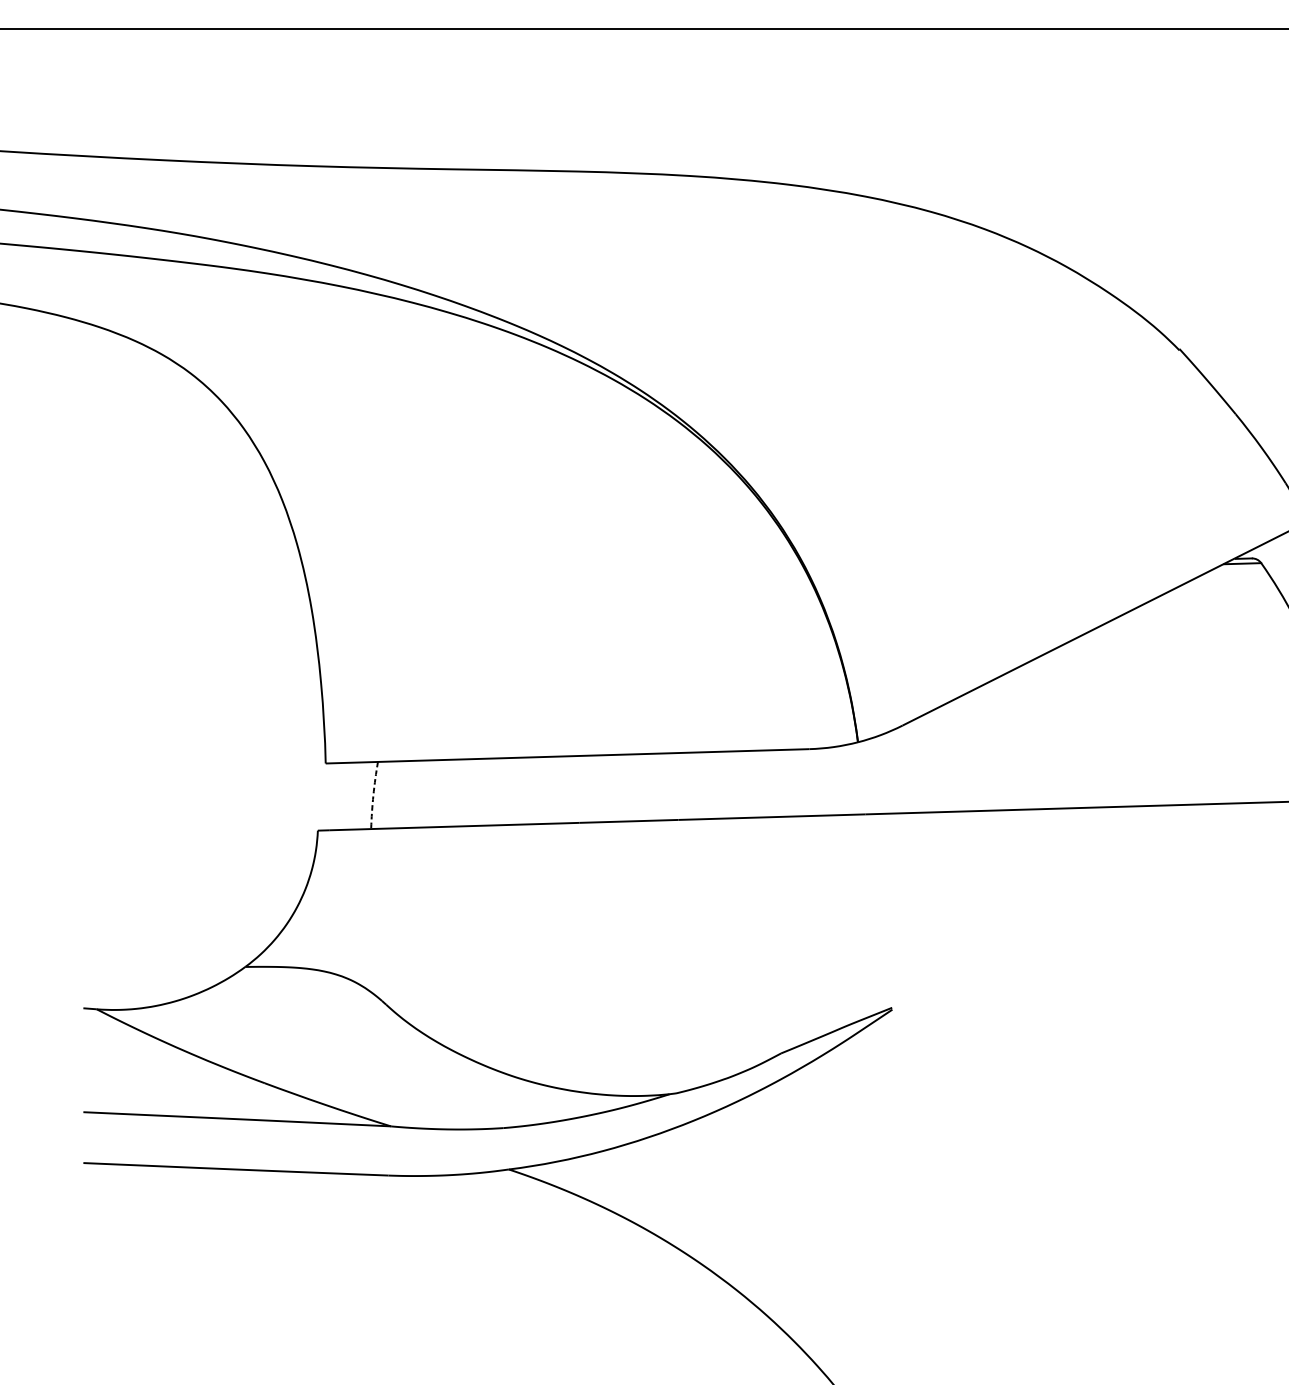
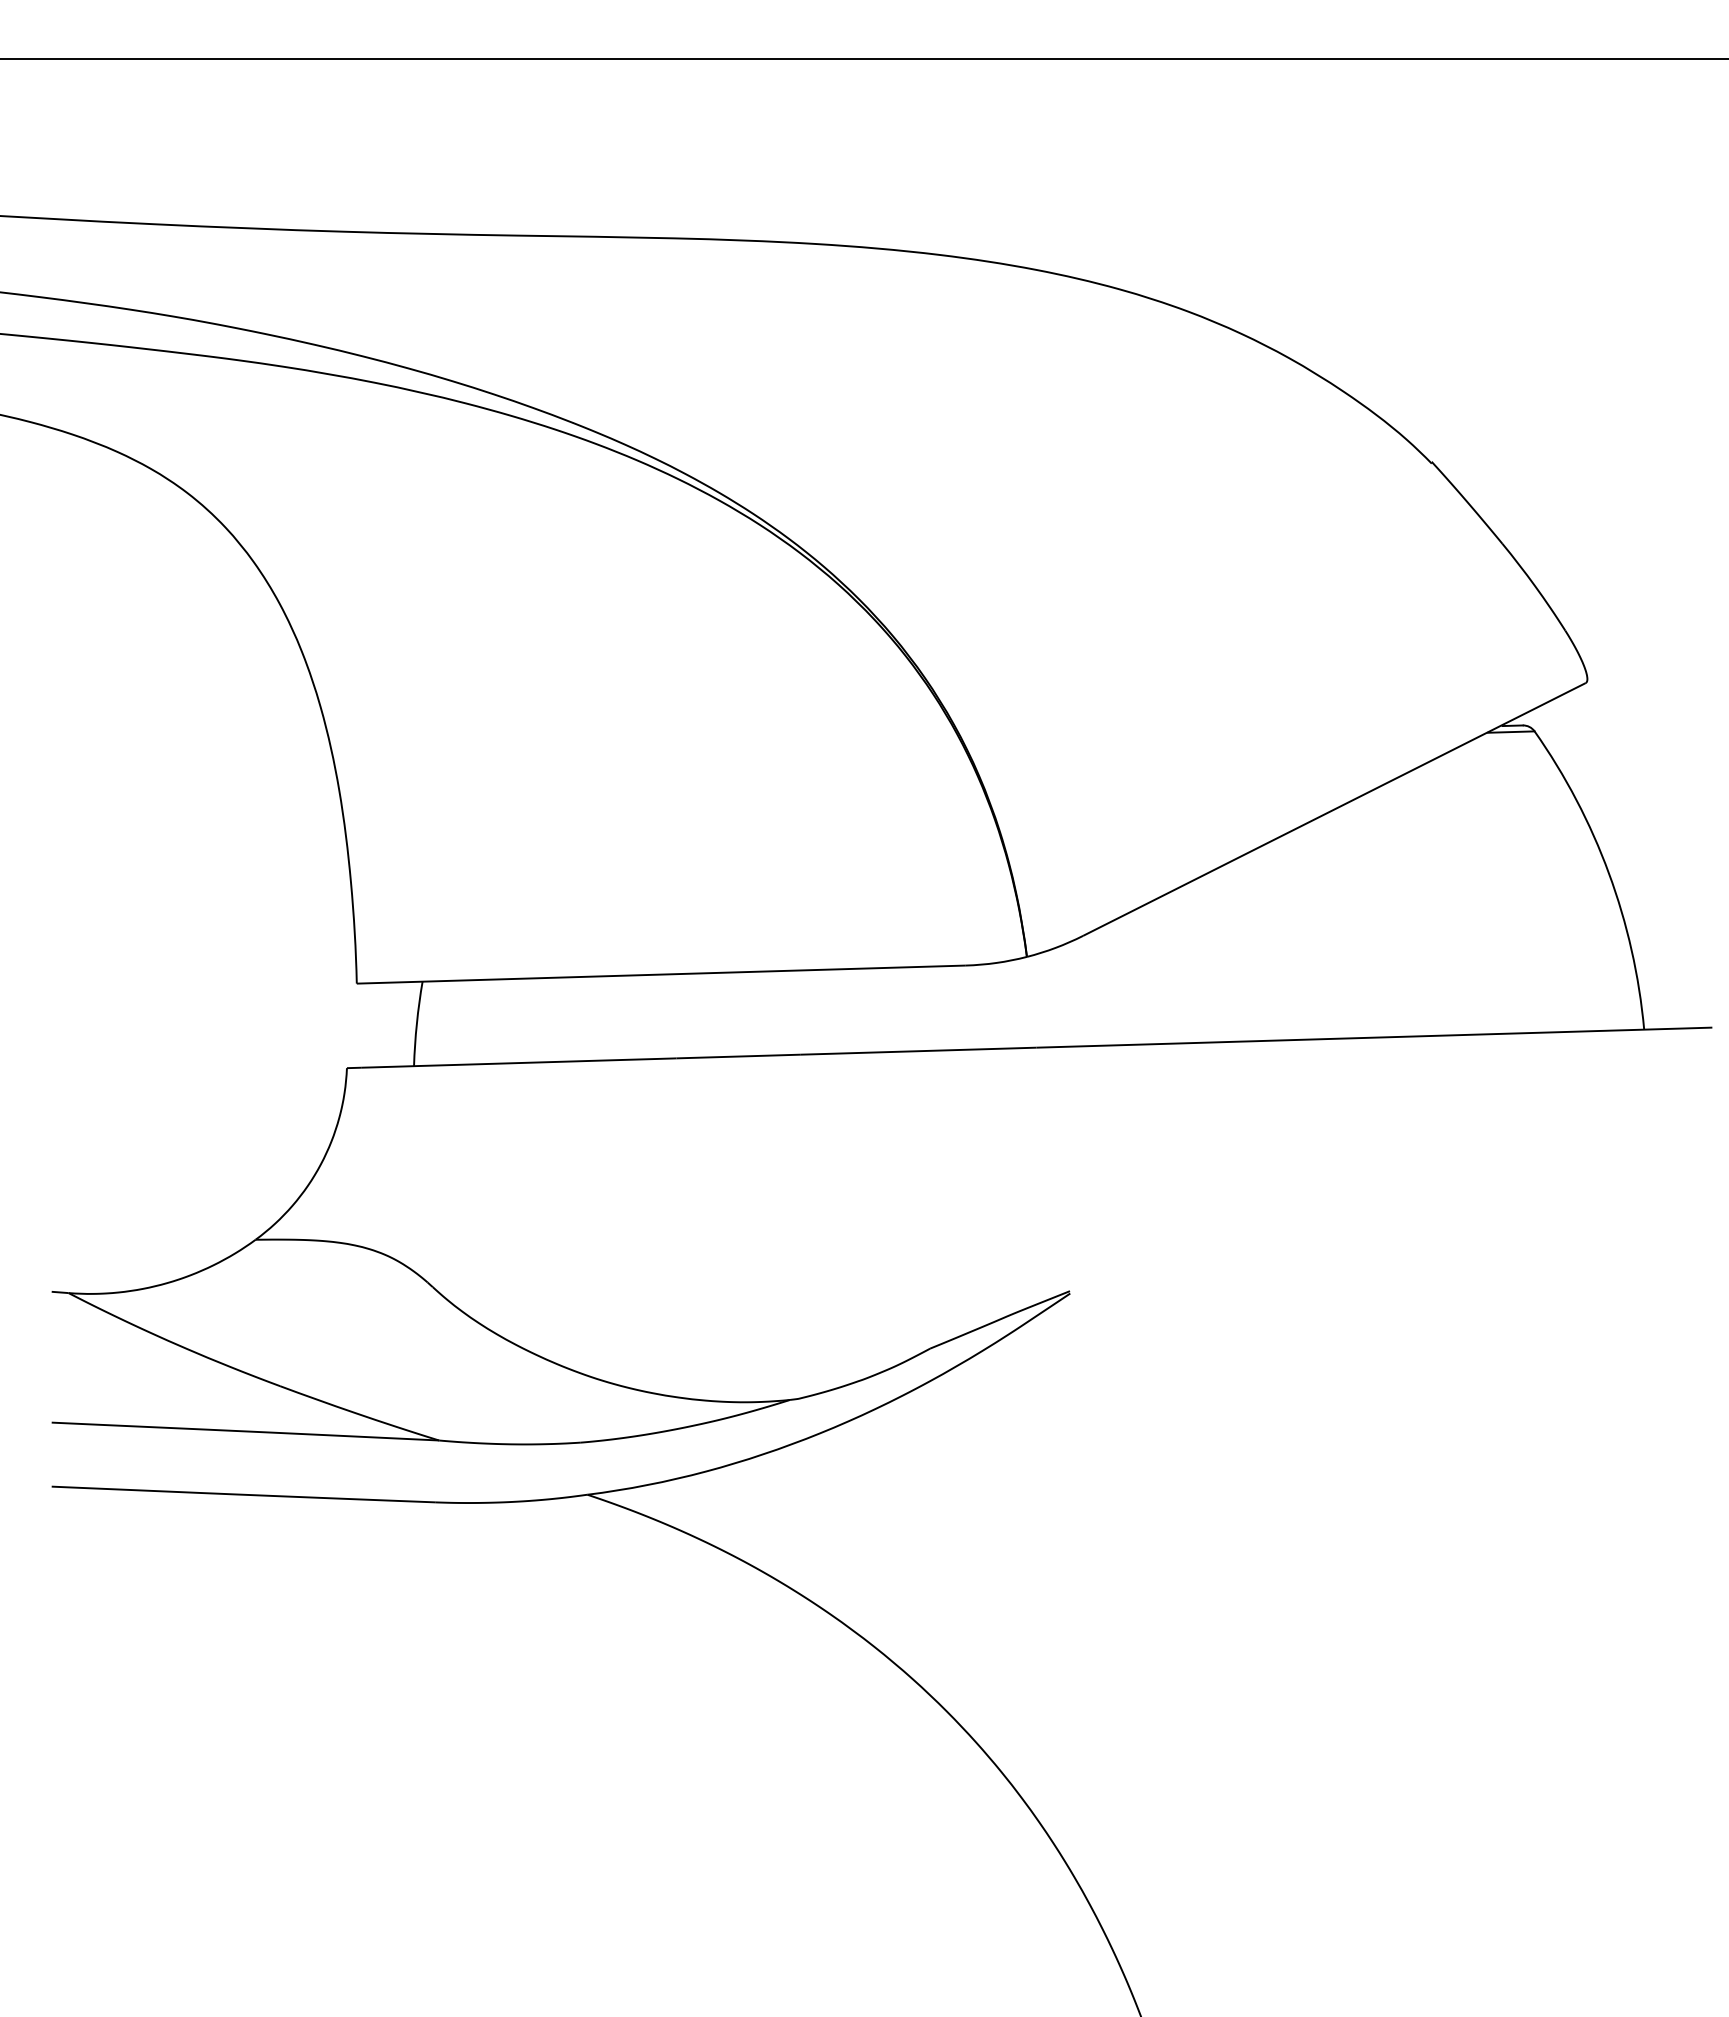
arc: (373, 795) -> (416, 1023), dashed -> solid

